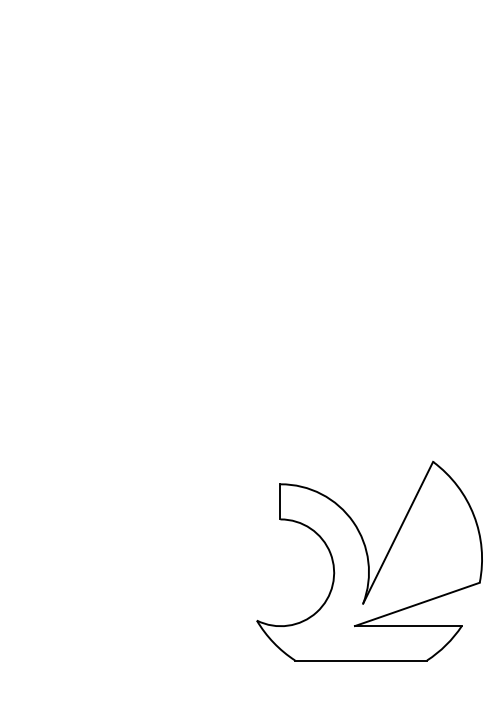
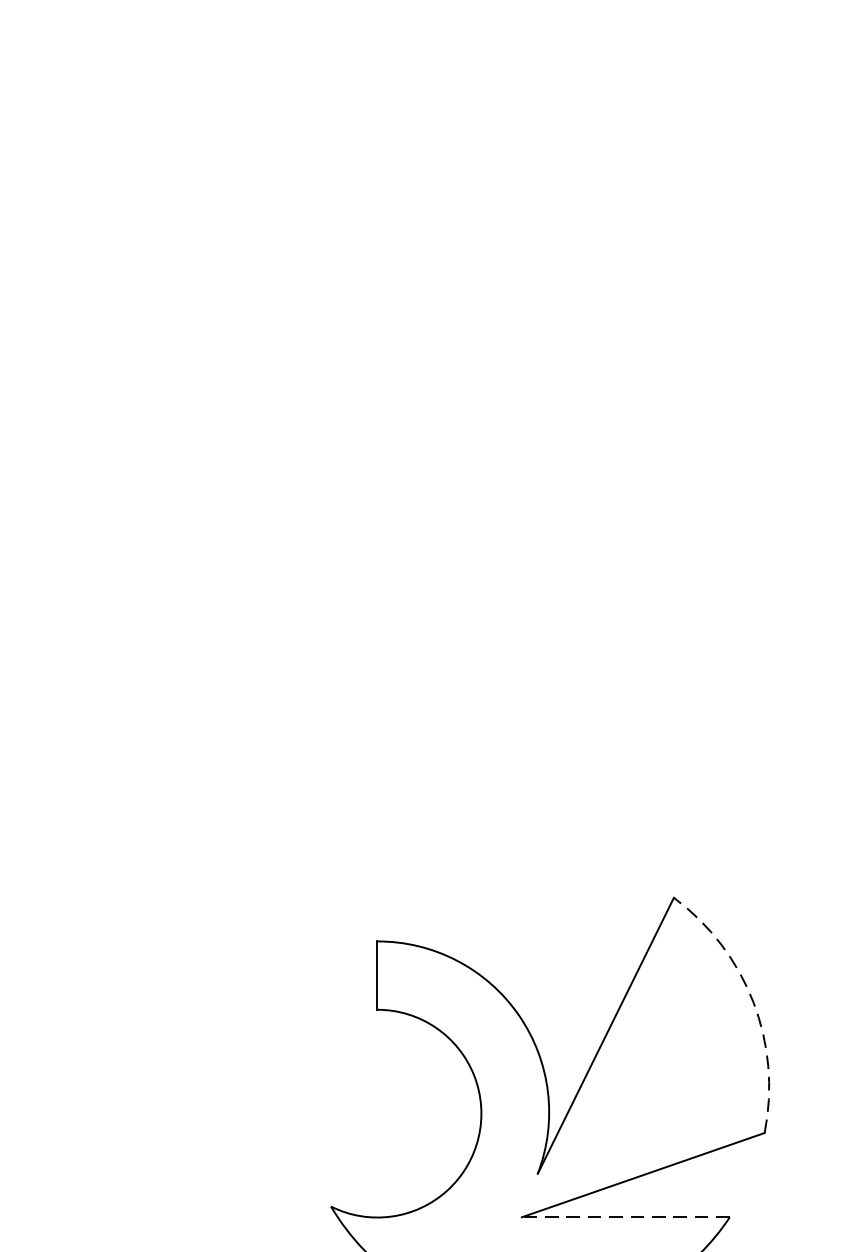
arc: (473, 515) -> (752, 1002), solid -> dashed
line: (407, 626) -> (624, 1218), solid -> dashed

